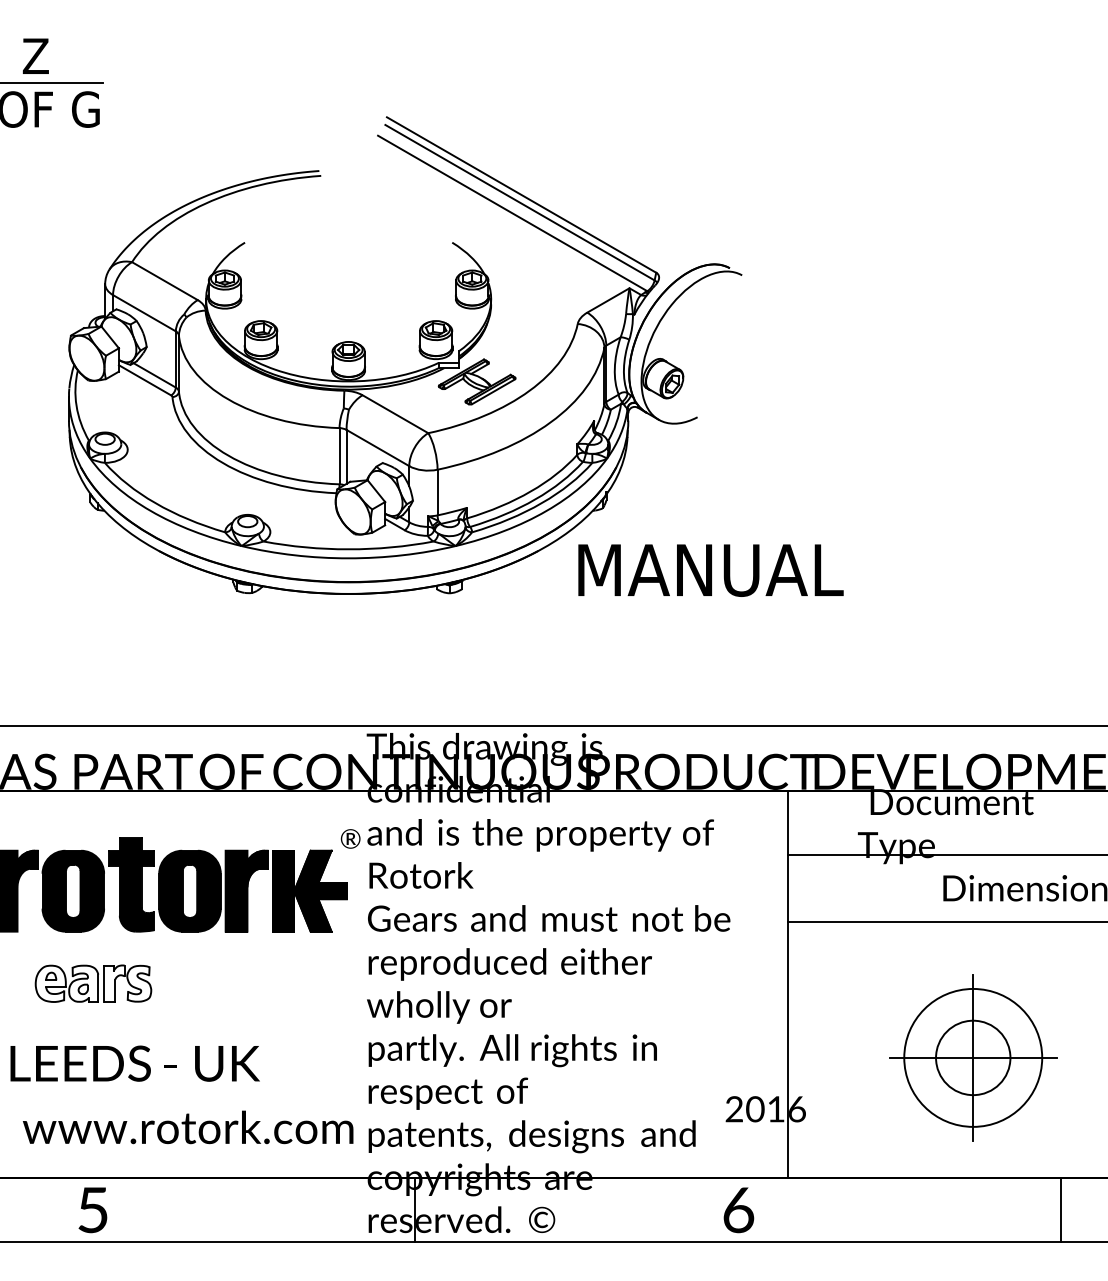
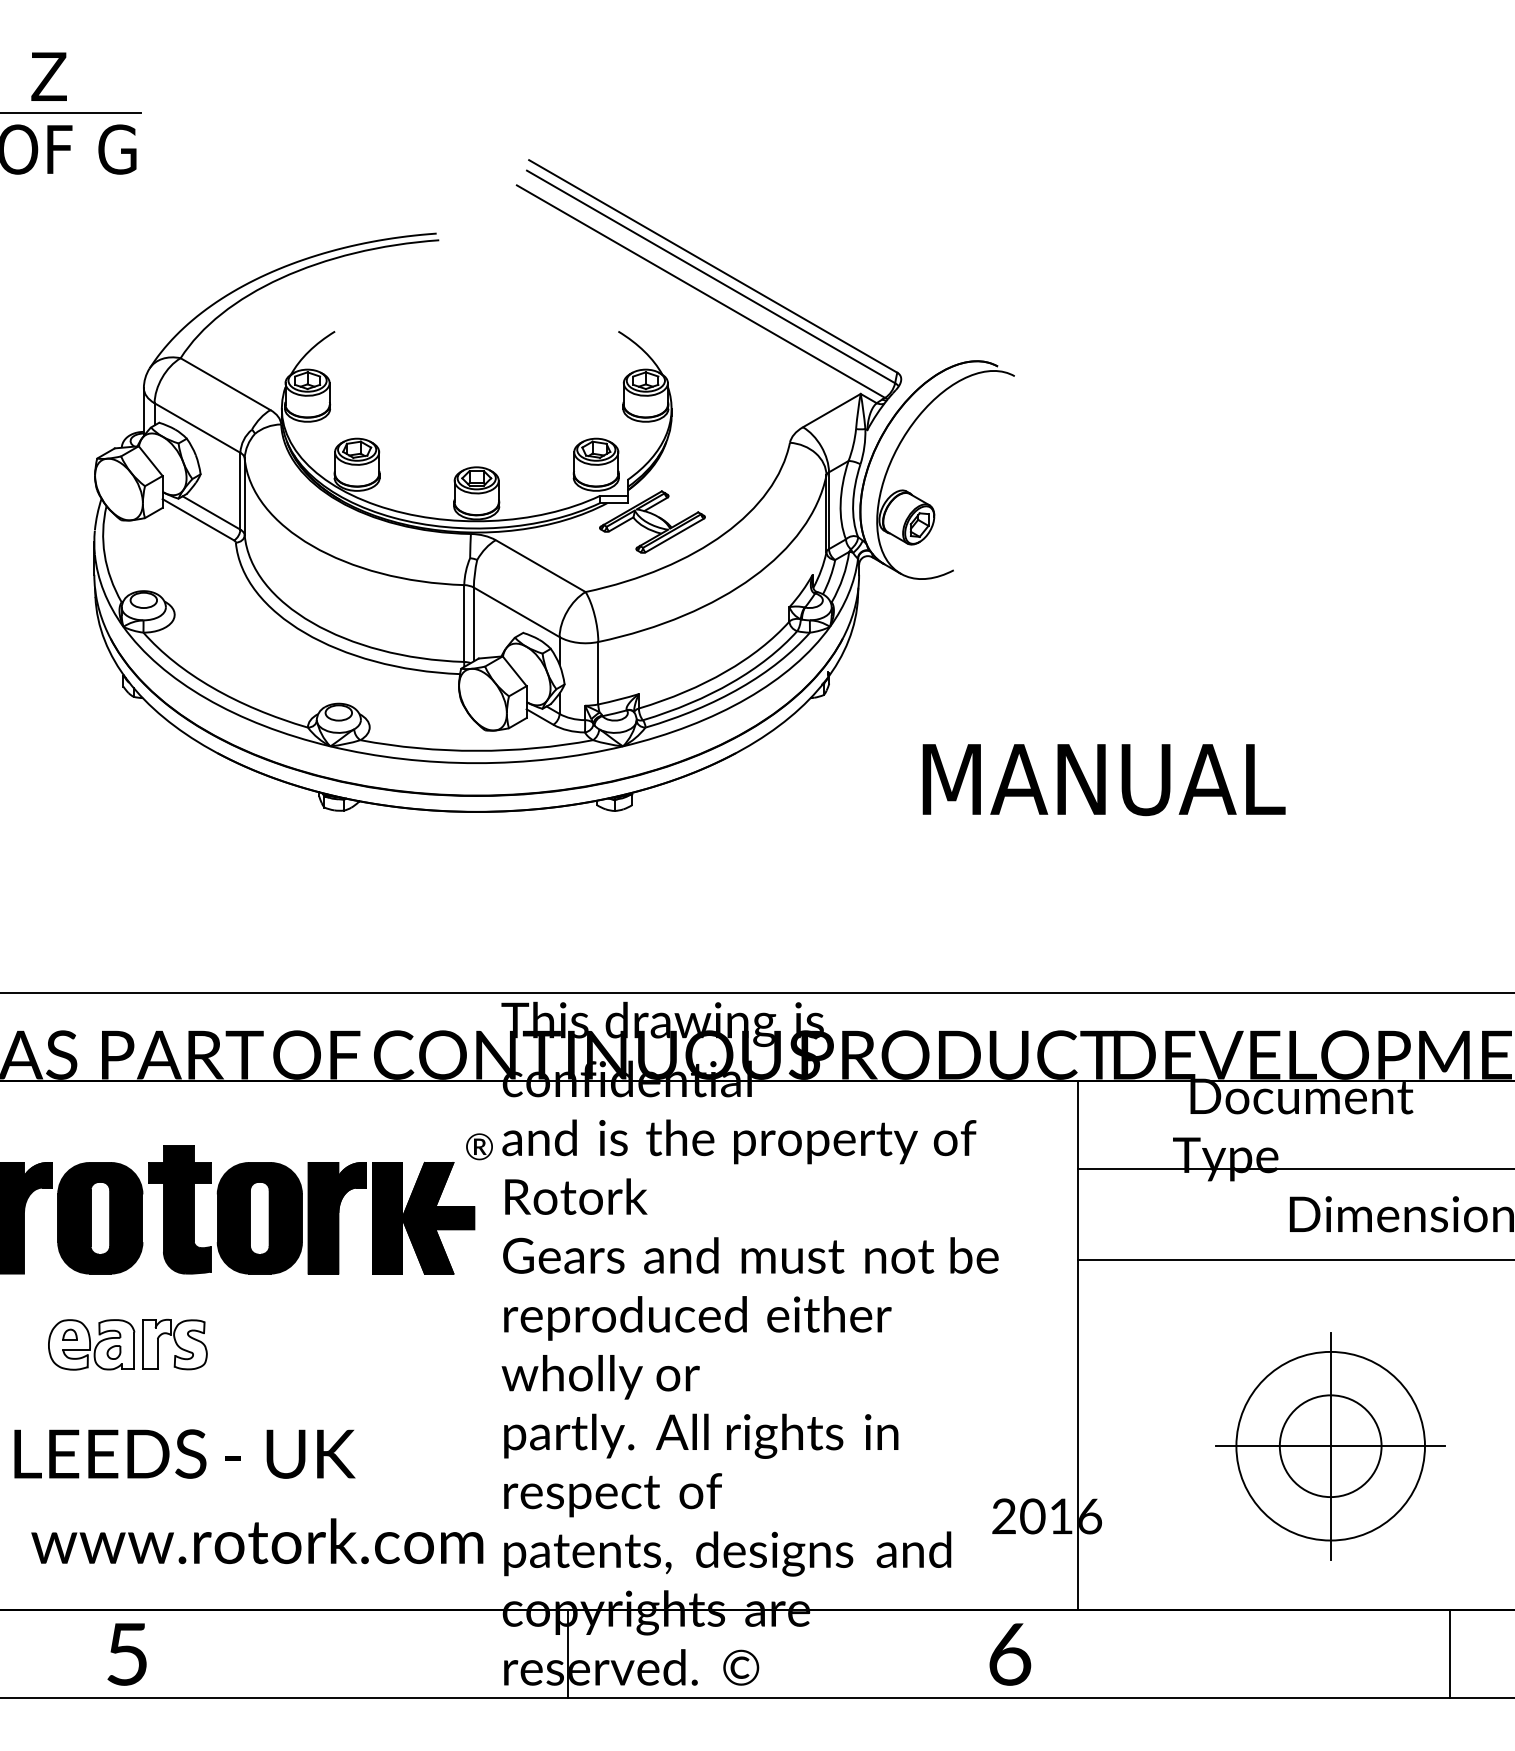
text: (710, 571) -> (1103, 780), moved

